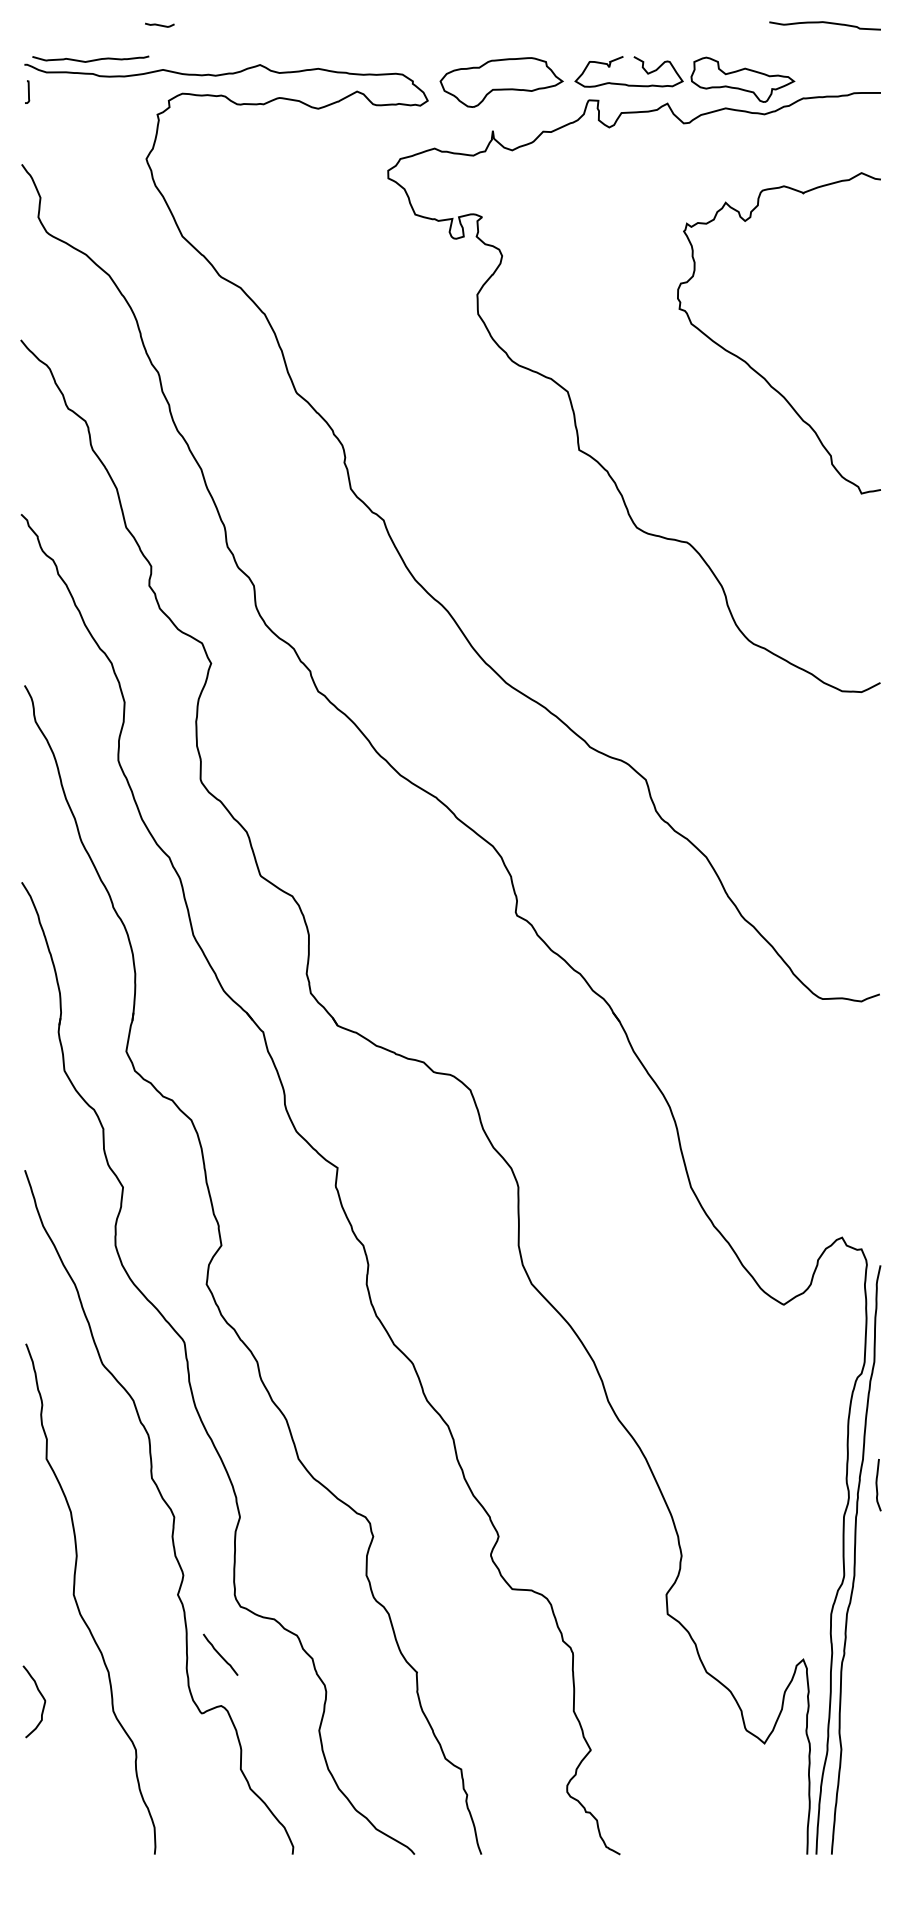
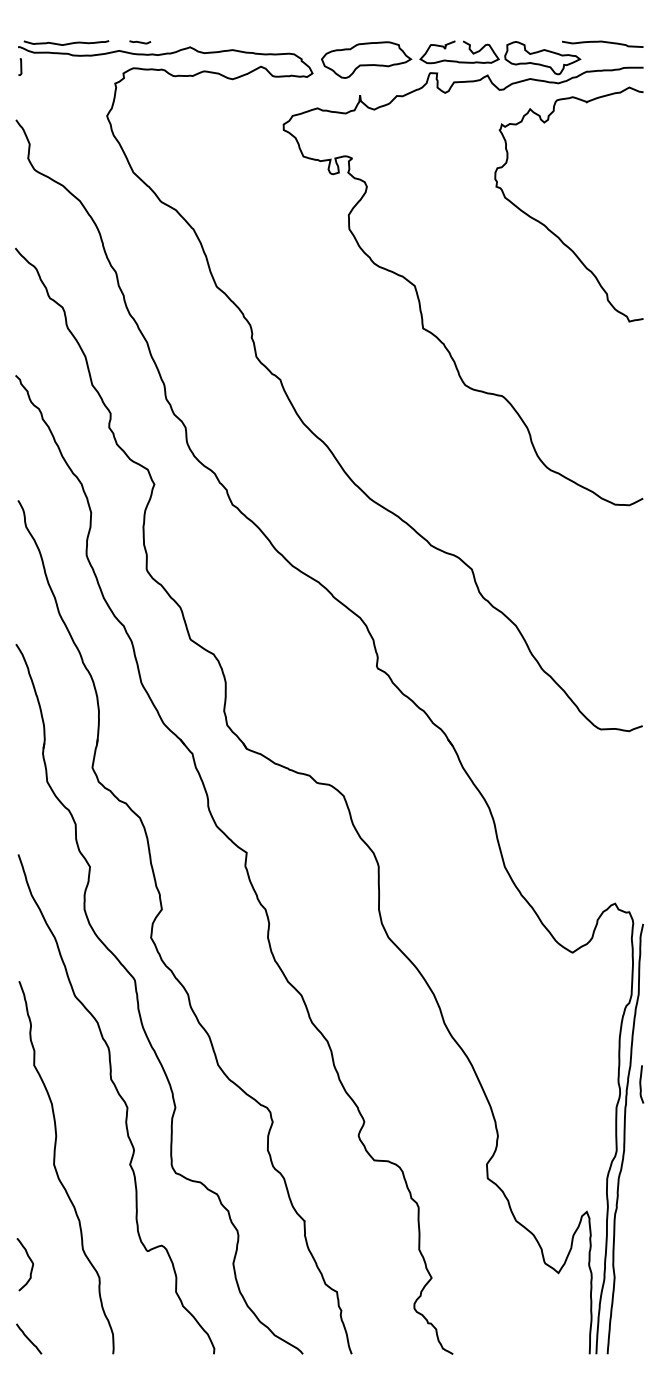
curve: (824, 23) -> (602, 42), moved
curve: (159, 24) -> (140, 41), moved
curve: (748, 363) -> (546, 226), moved
curve: (220, 1654) -> (29, 1338), moved
curve: (42, 1698) -> (31, 1262), moved

